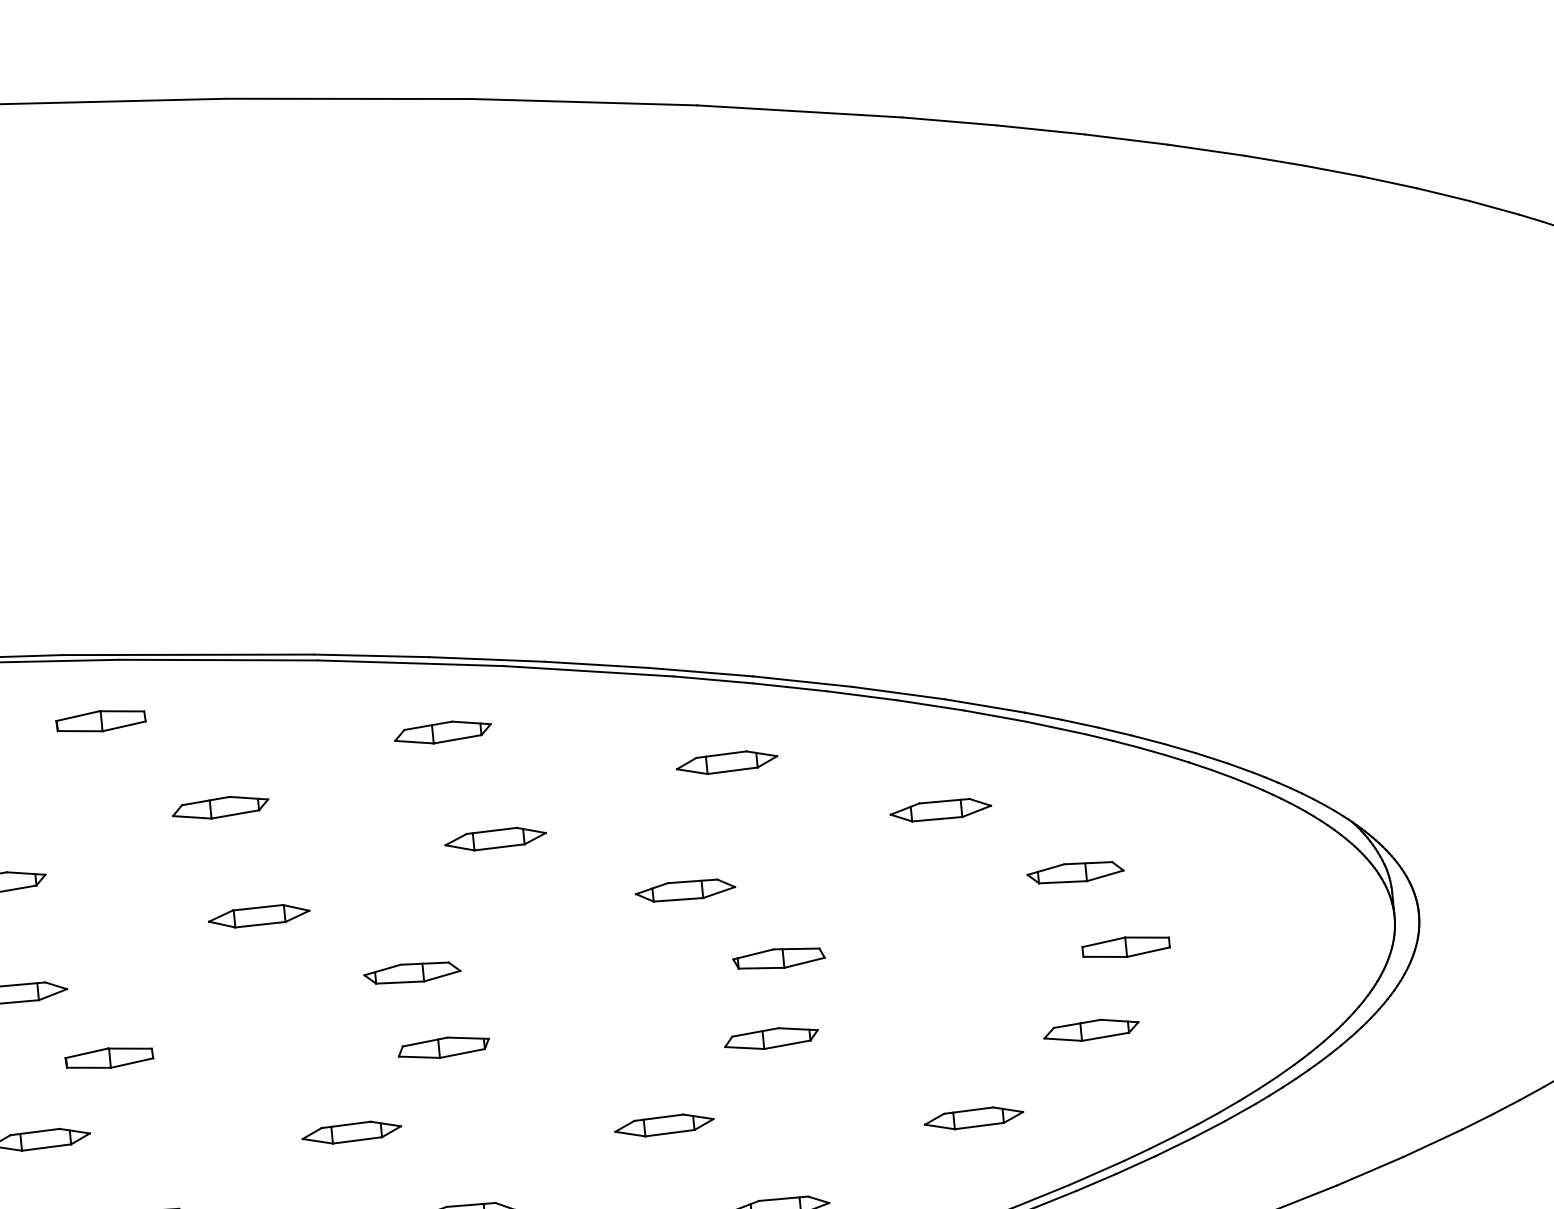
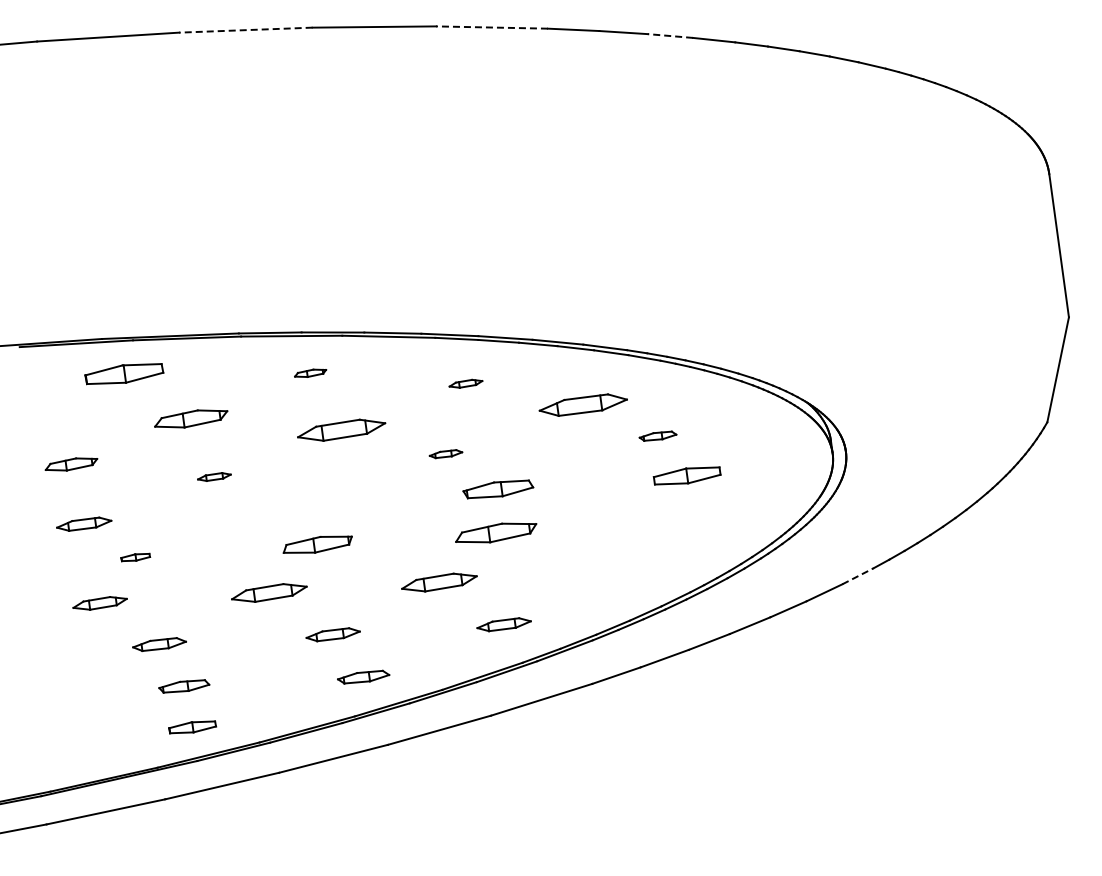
line: (347, 99) -> (245, 30), solid -> dashed
line: (798, 111) -> (491, 27), solid -> dashed
line: (1126, 140) -> (670, 36), solid -> dashed
part: (99, 721) -> (123, 374), size x1.6
part: (442, 733) -> (310, 373), size x0.6
part: (726, 762) -> (465, 383), size x0.6
part: (219, 807) -> (190, 418), size x1.4
part: (941, 809) -> (583, 404), size x1.6
part: (495, 837) -> (341, 429), size x1.6
part: (1074, 871) -> (657, 435), size x0.7
part: (684, 889) -> (445, 453), size x0.6
part: (259, 915) -> (214, 476), size x0.6
part: (1124, 946) -> (686, 475), size x1.4
part: (779, 957) -> (498, 488), size x1.4
part: (413, 972) -> (299, 504), removed
part: (1090, 1029) -> (669, 521), removed
part: (770, 1037) -> (495, 532), size x1.6
part: (443, 1047) -> (317, 544), size x1.4
part: (108, 1058) -> (135, 557), size x0.6
part: (973, 1117) -> (607, 571), removed
part: (664, 1125) -> (439, 582), size x1.4
part: (352, 1131) -> (269, 592), size x1.4
line: (1433, 1143) -> (858, 576), solid -> dashed

